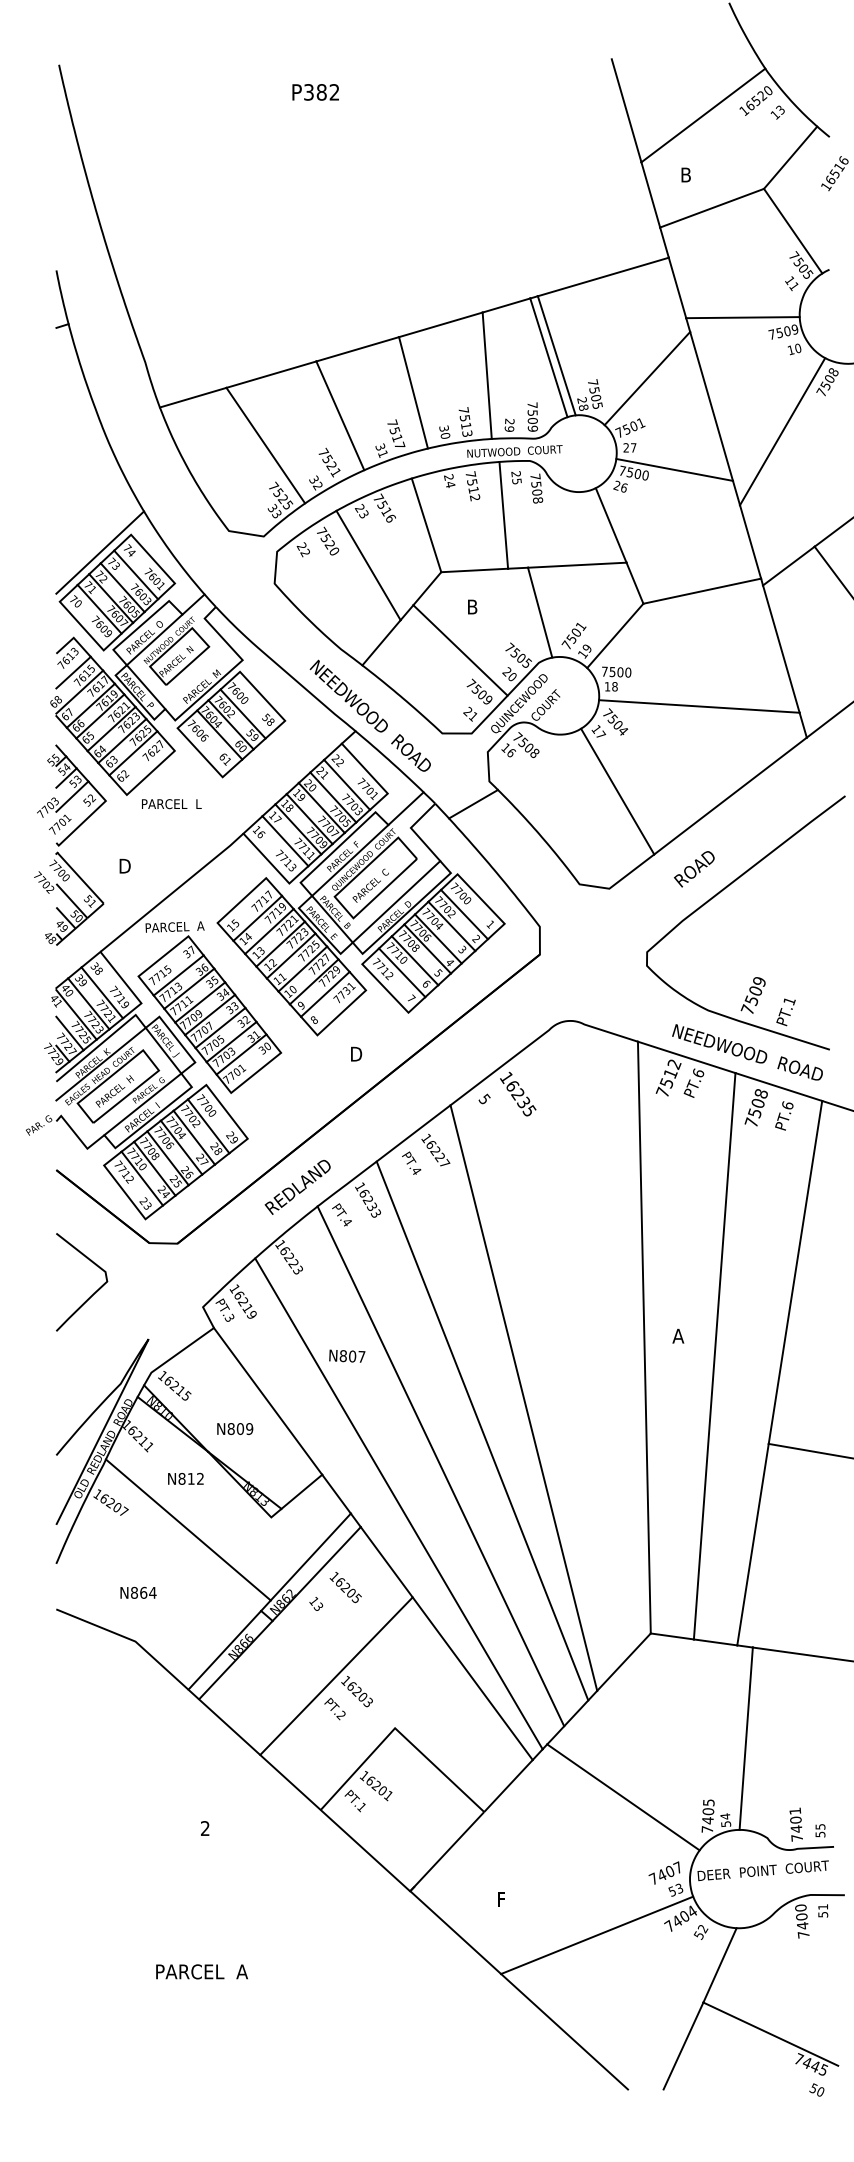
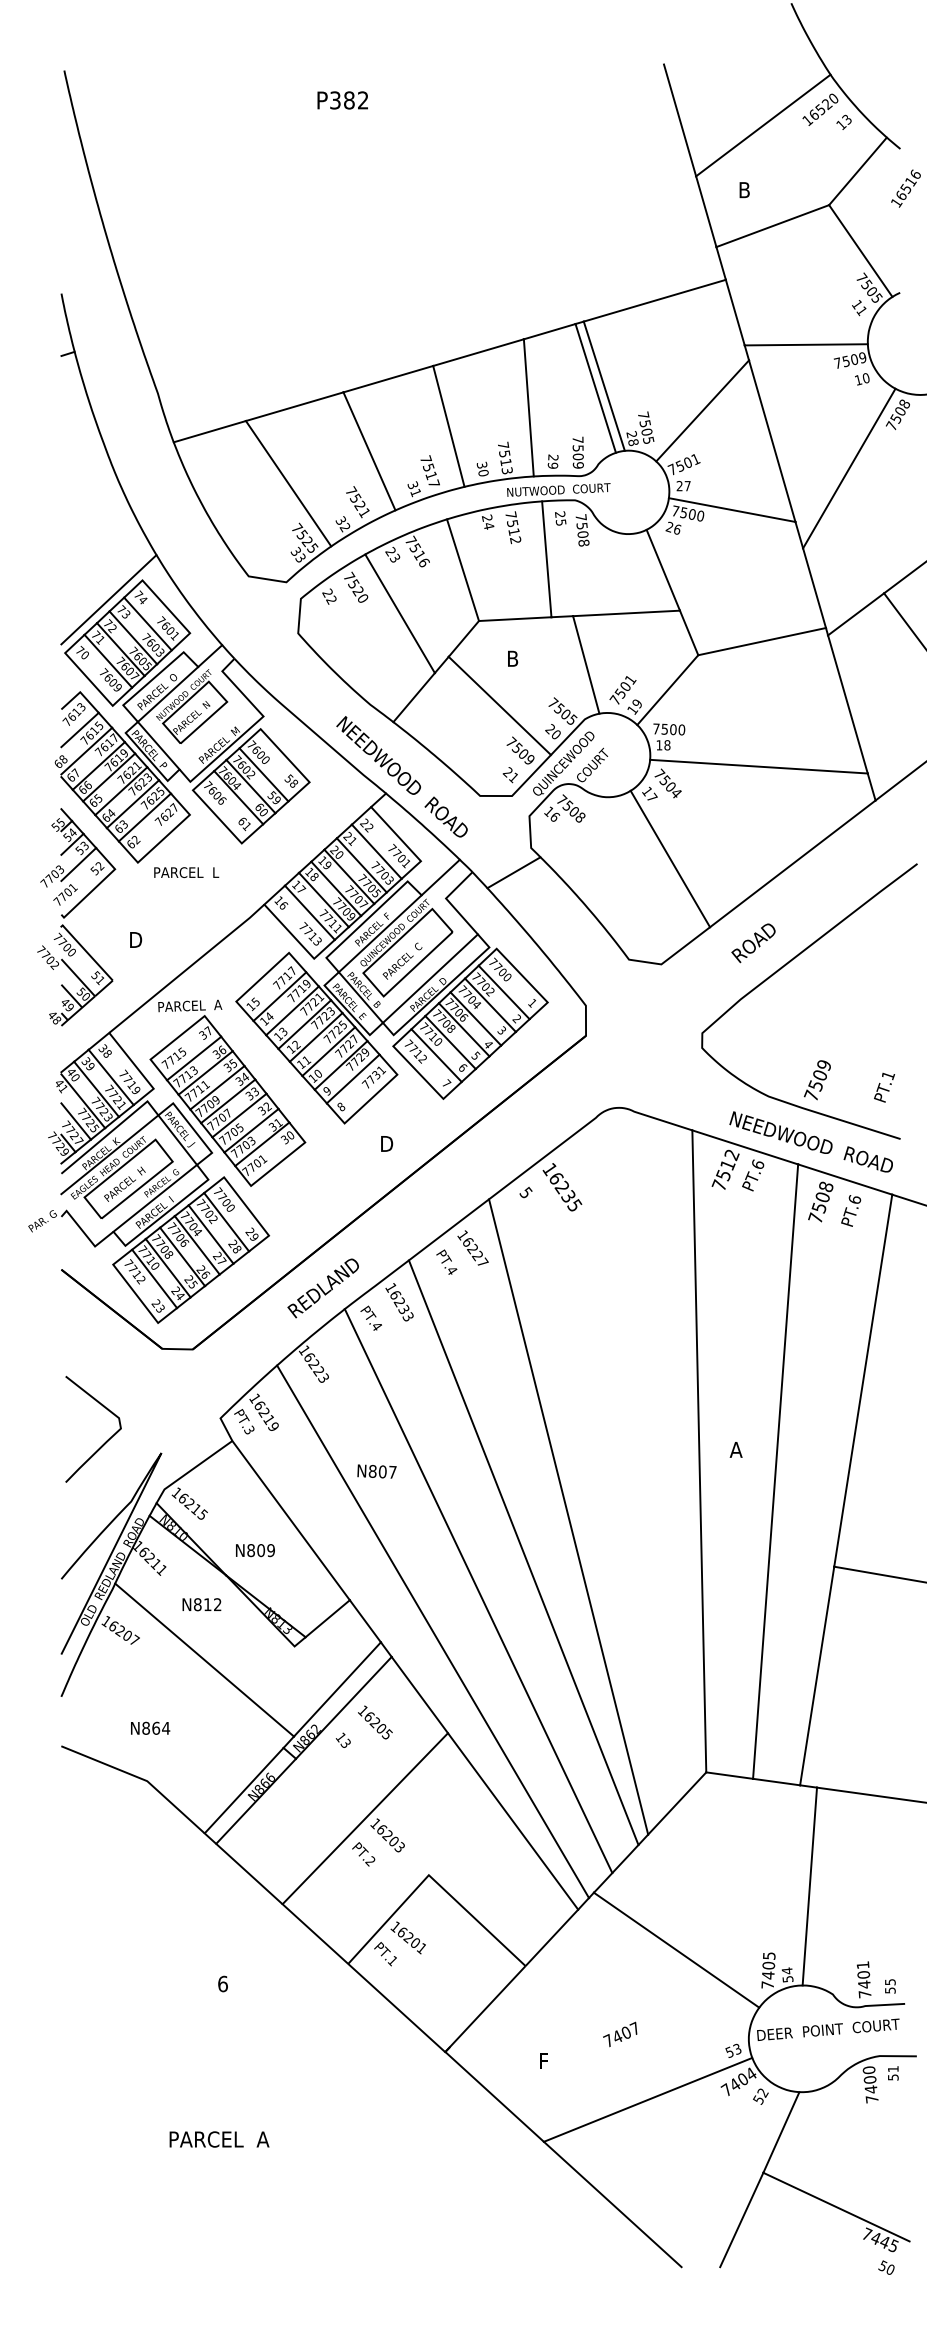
text: (785, 1012) -> (883, 1087), moved
curve: (93, 1293) -> (106, 1441), moved
text: (204, 1828) -> (222, 1983), 2 -> 6
text: (664, 1872) -> (620, 2033), moved

